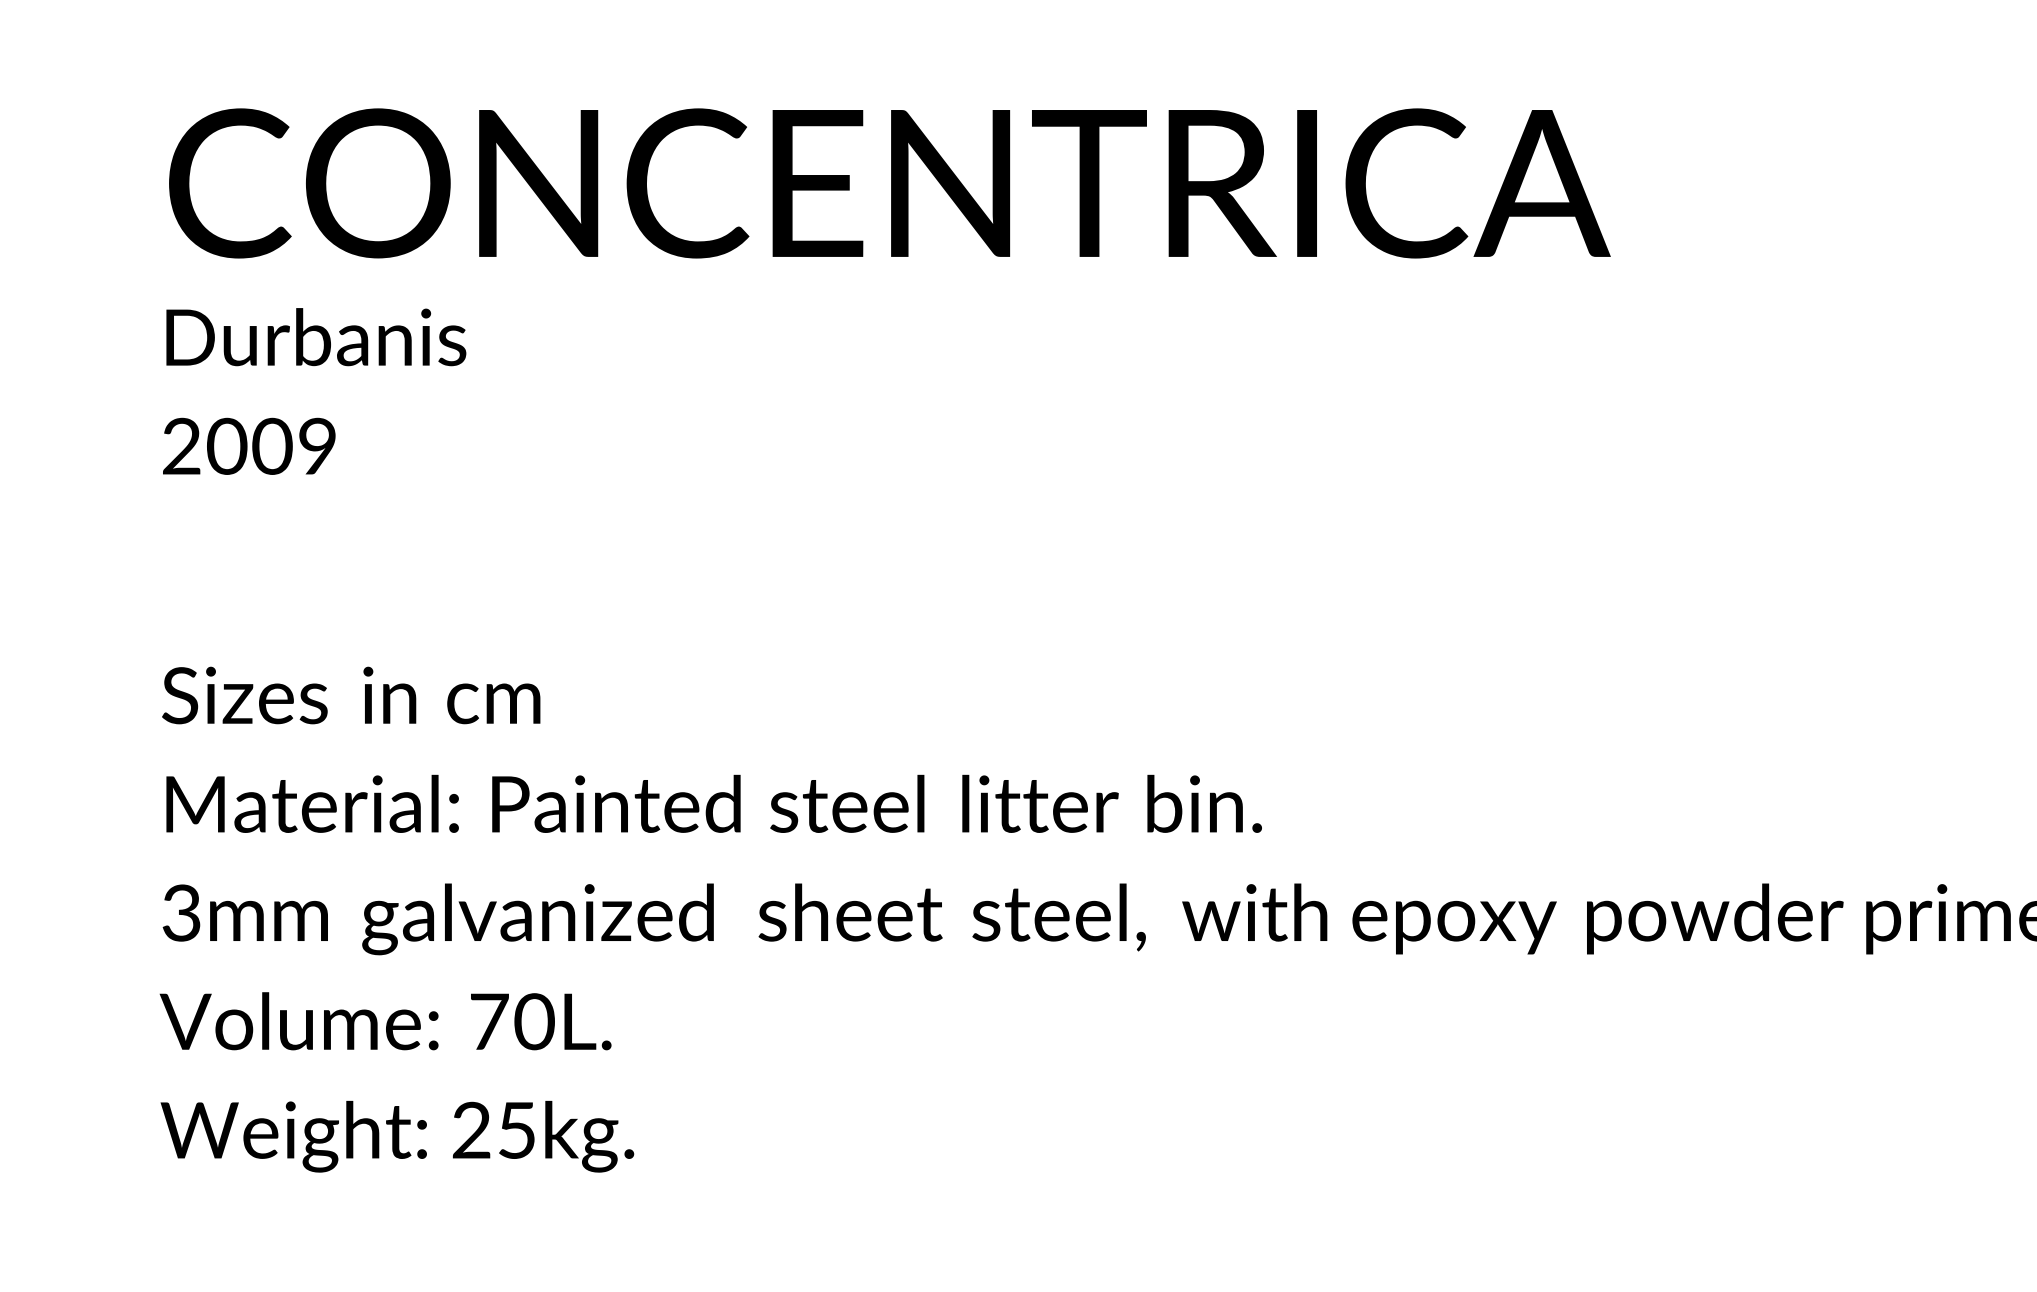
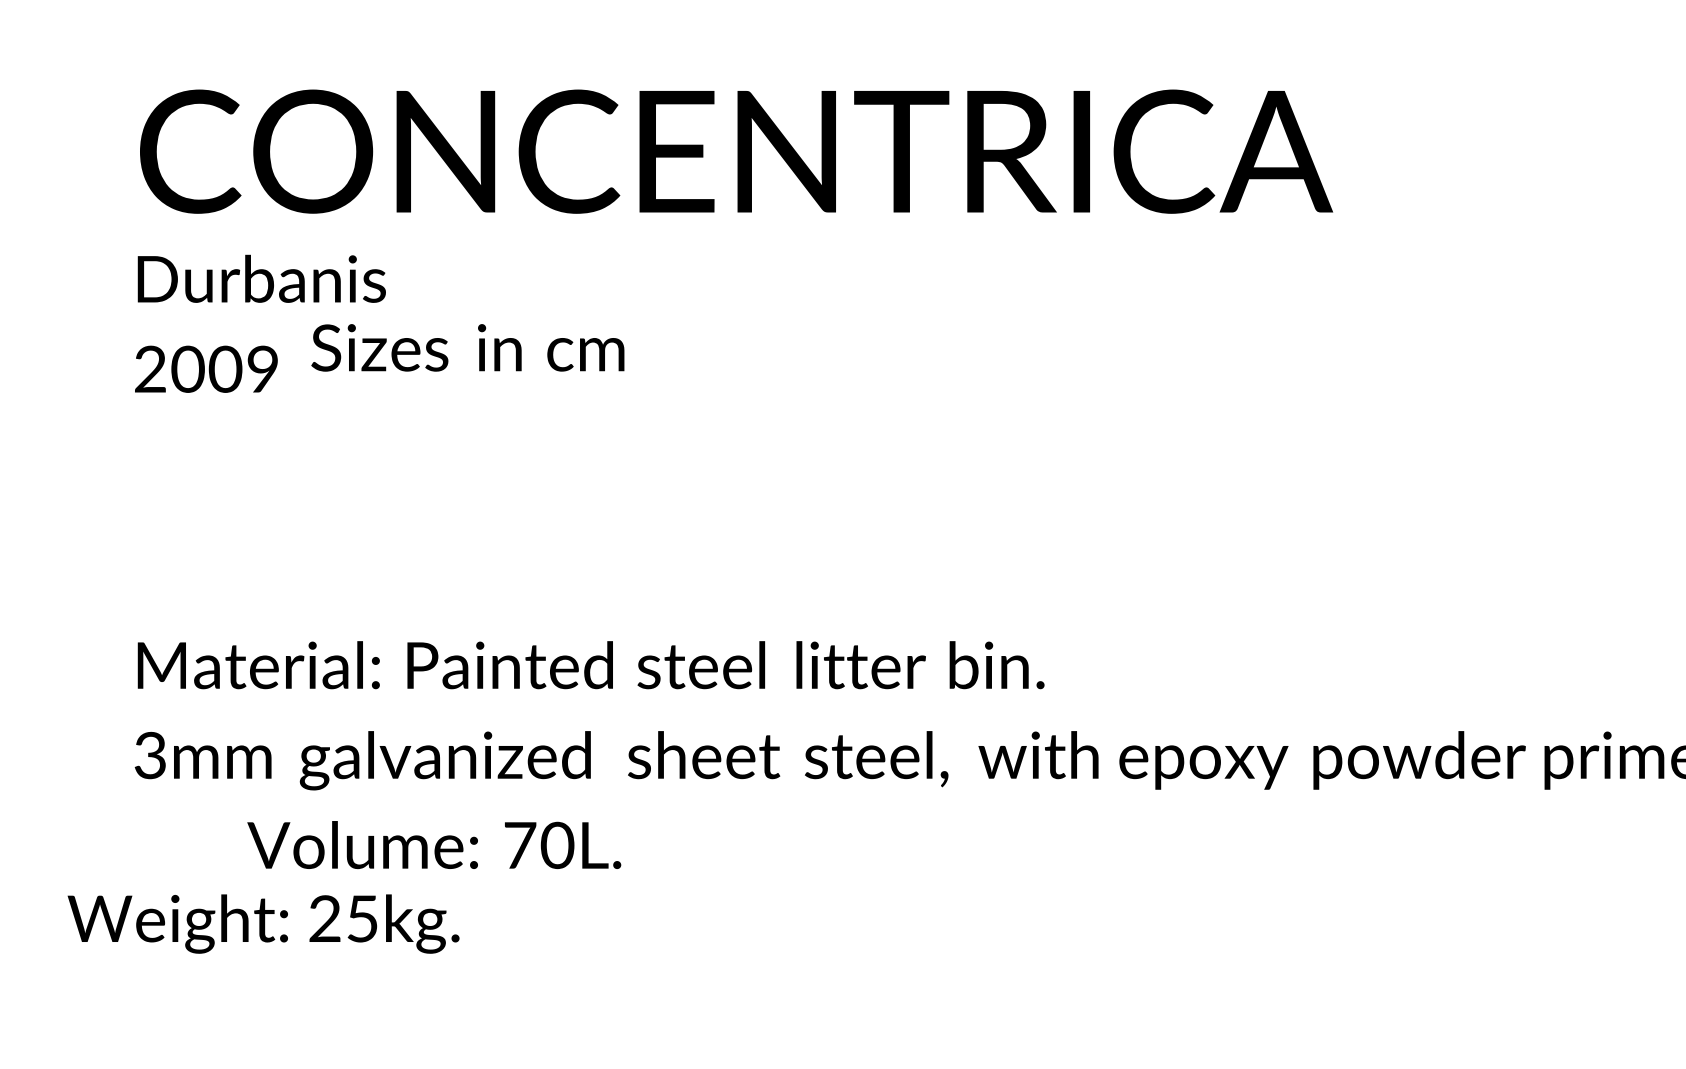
text: (351, 695) -> (468, 347), moved
text: (385, 1021) -> (434, 845), moved
text: (397, 1136) -> (263, 923), moved

